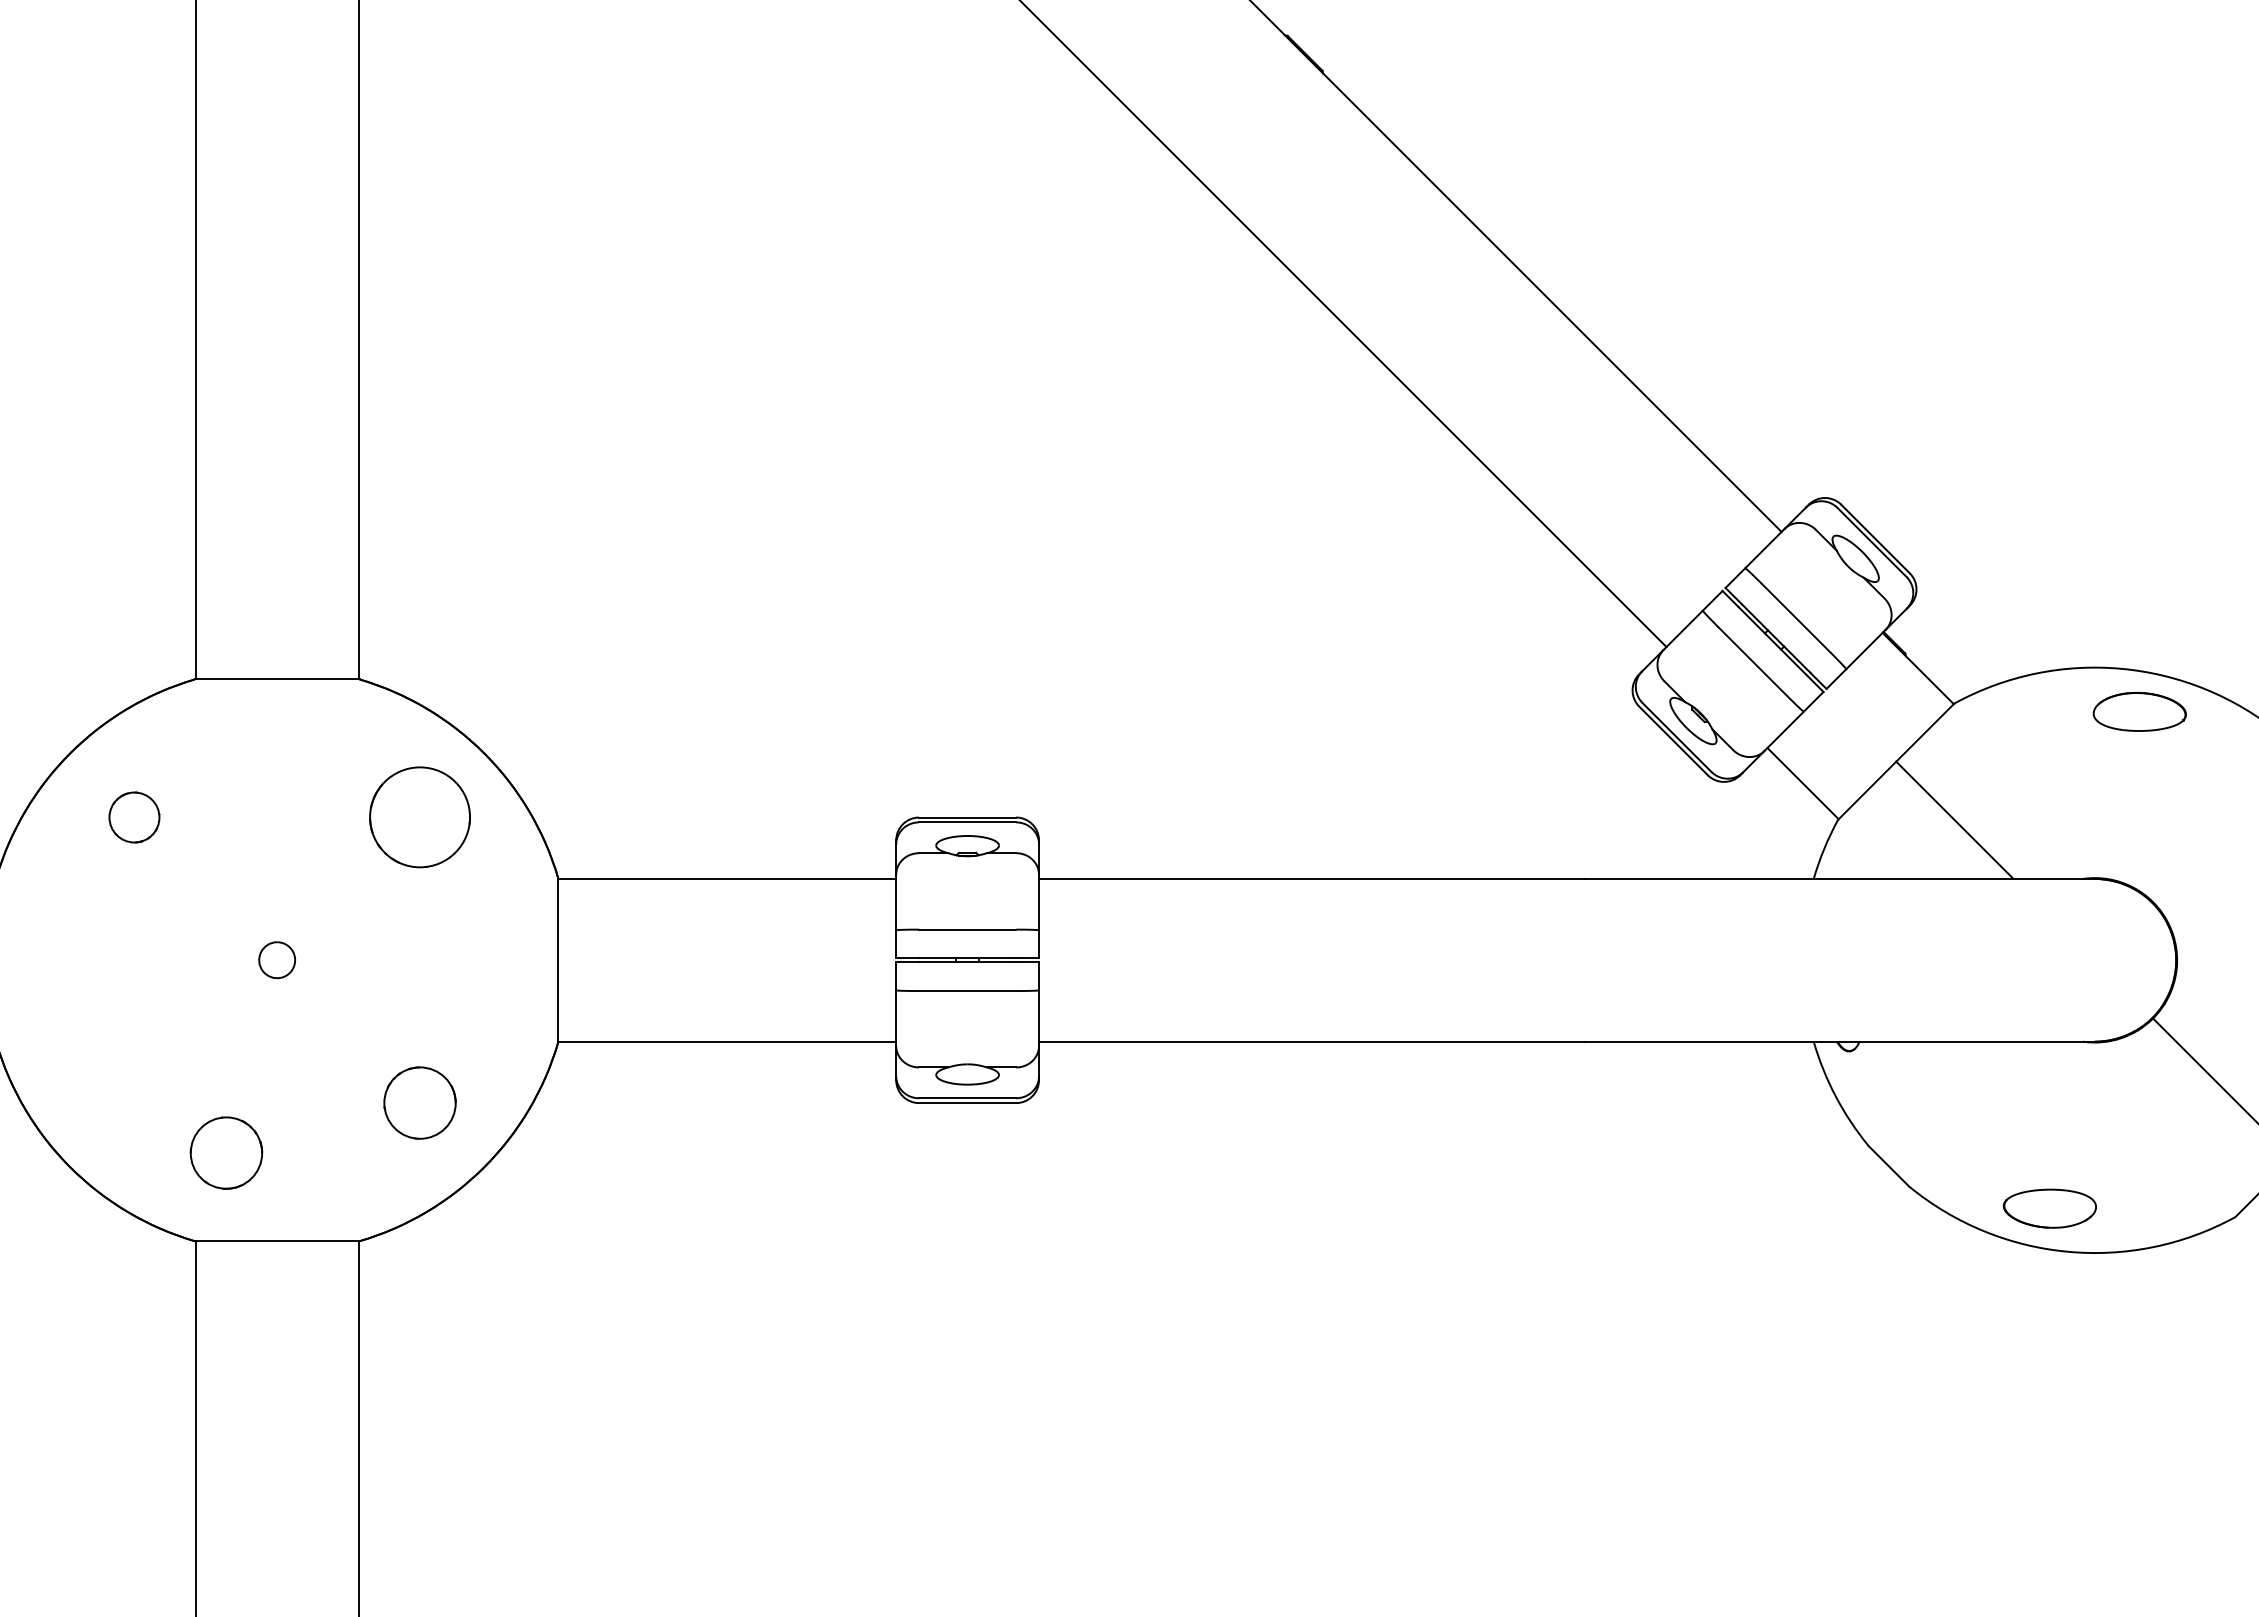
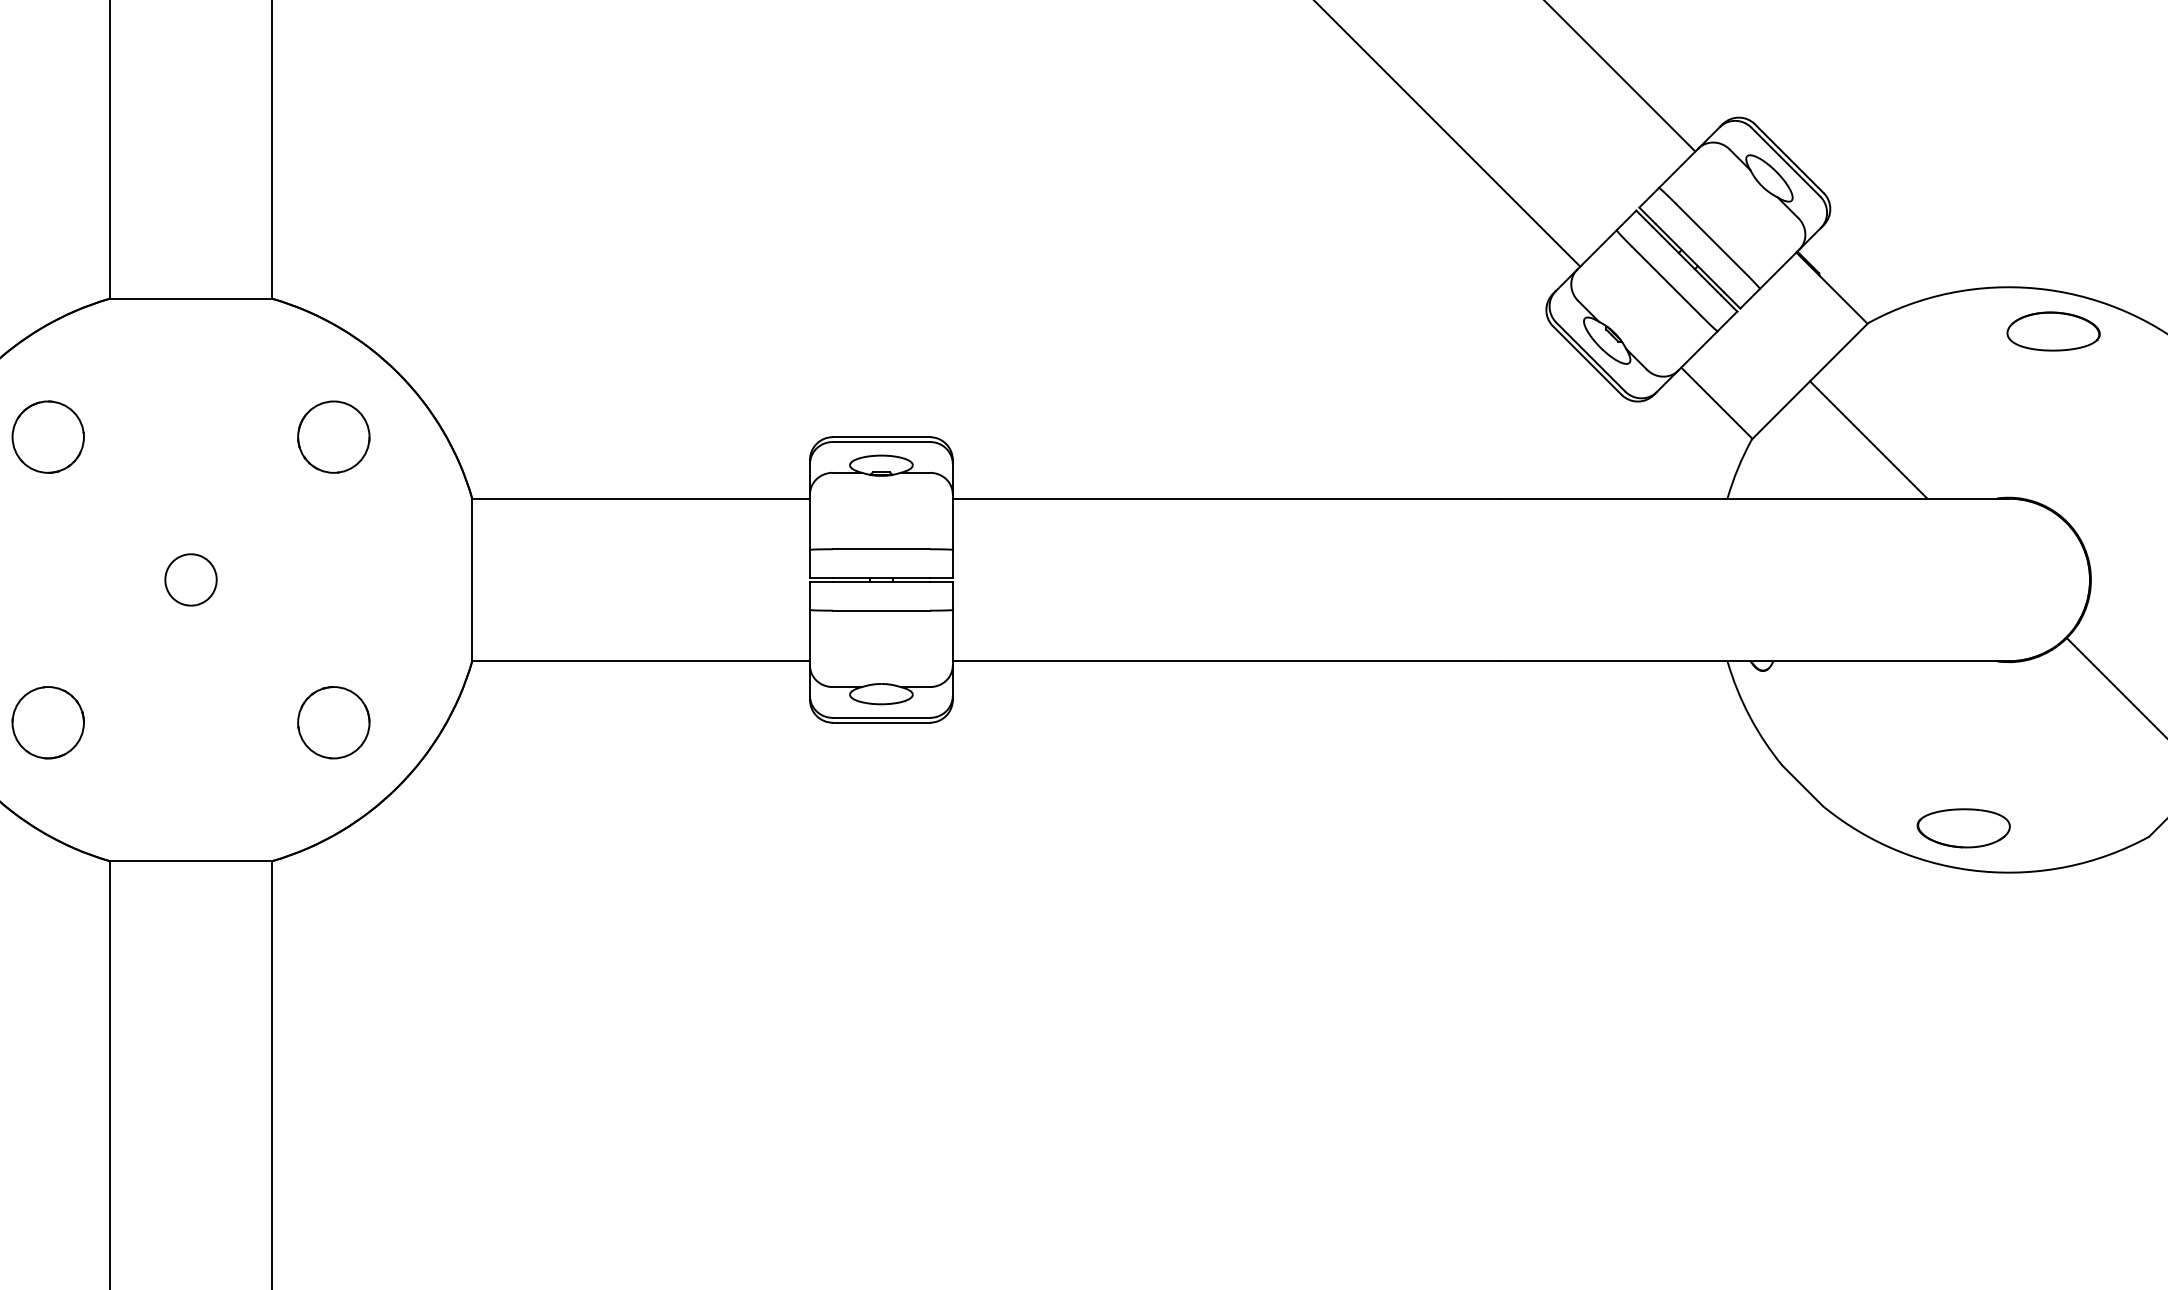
part: (134, 817) -> (48, 437), size x1.43
circle: (419, 817) -> (333, 437), size x0.71
part: (276, 959) -> (190, 579), size x1.43
part: (226, 1152) -> (48, 722), moved

